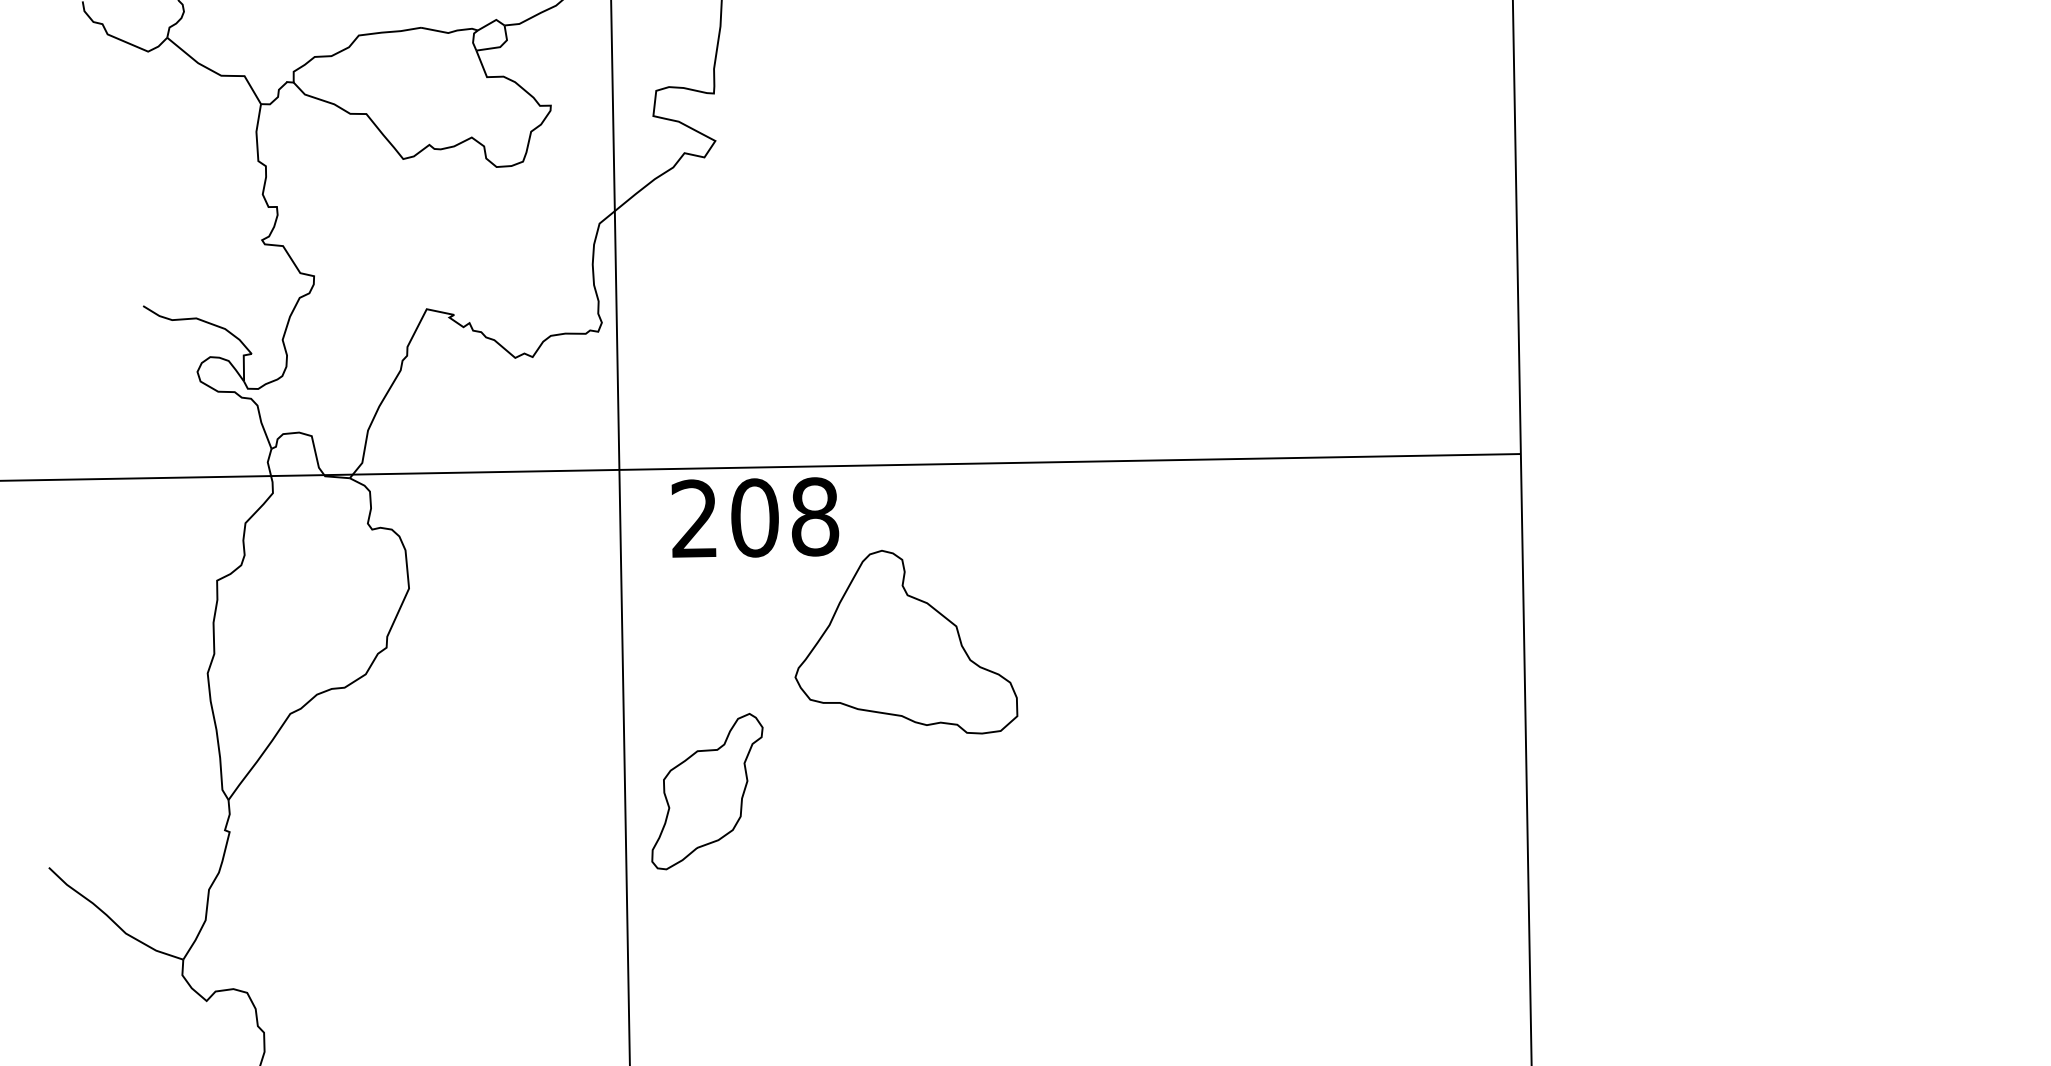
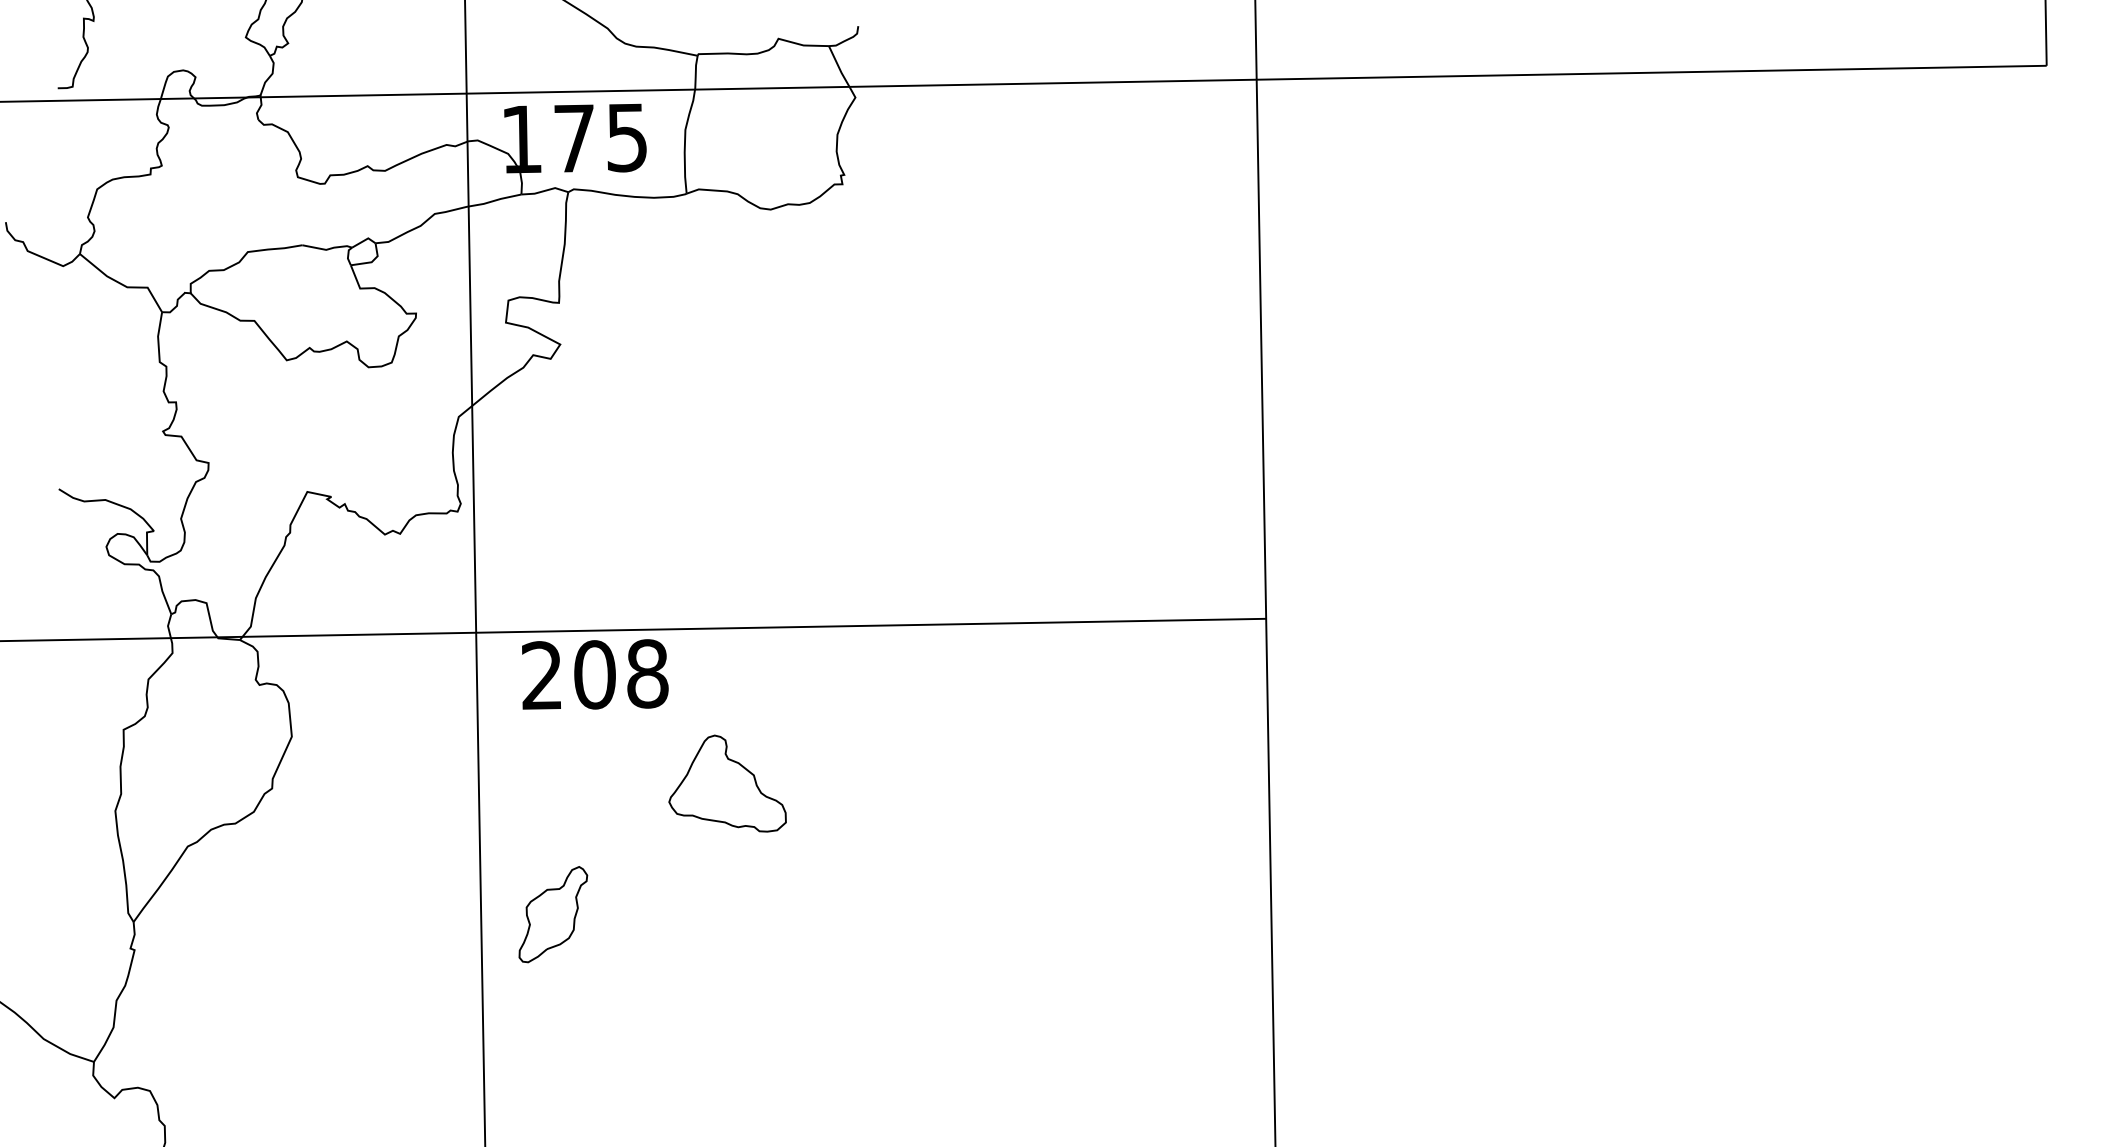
part: (906, 641) -> (727, 783), size x0.6
part: (707, 791) -> (553, 914), size x0.7

